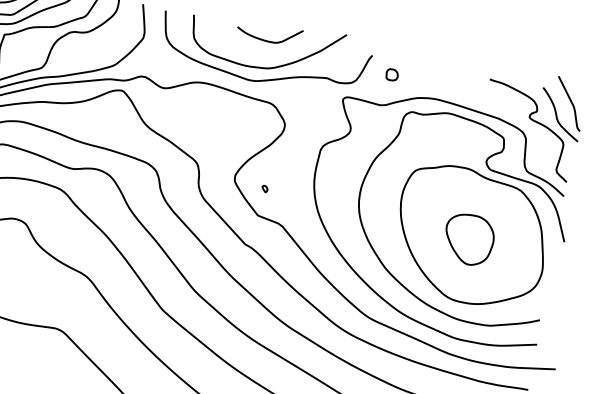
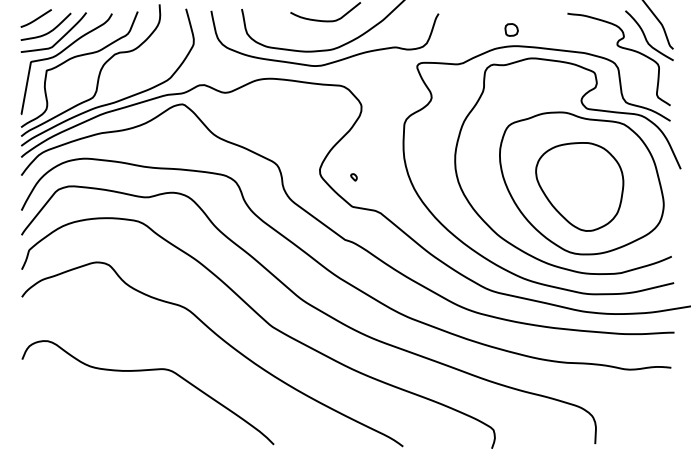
part: (392, 74) -> (511, 29), moved
part: (468, 239) -> (579, 186), size x1.67

